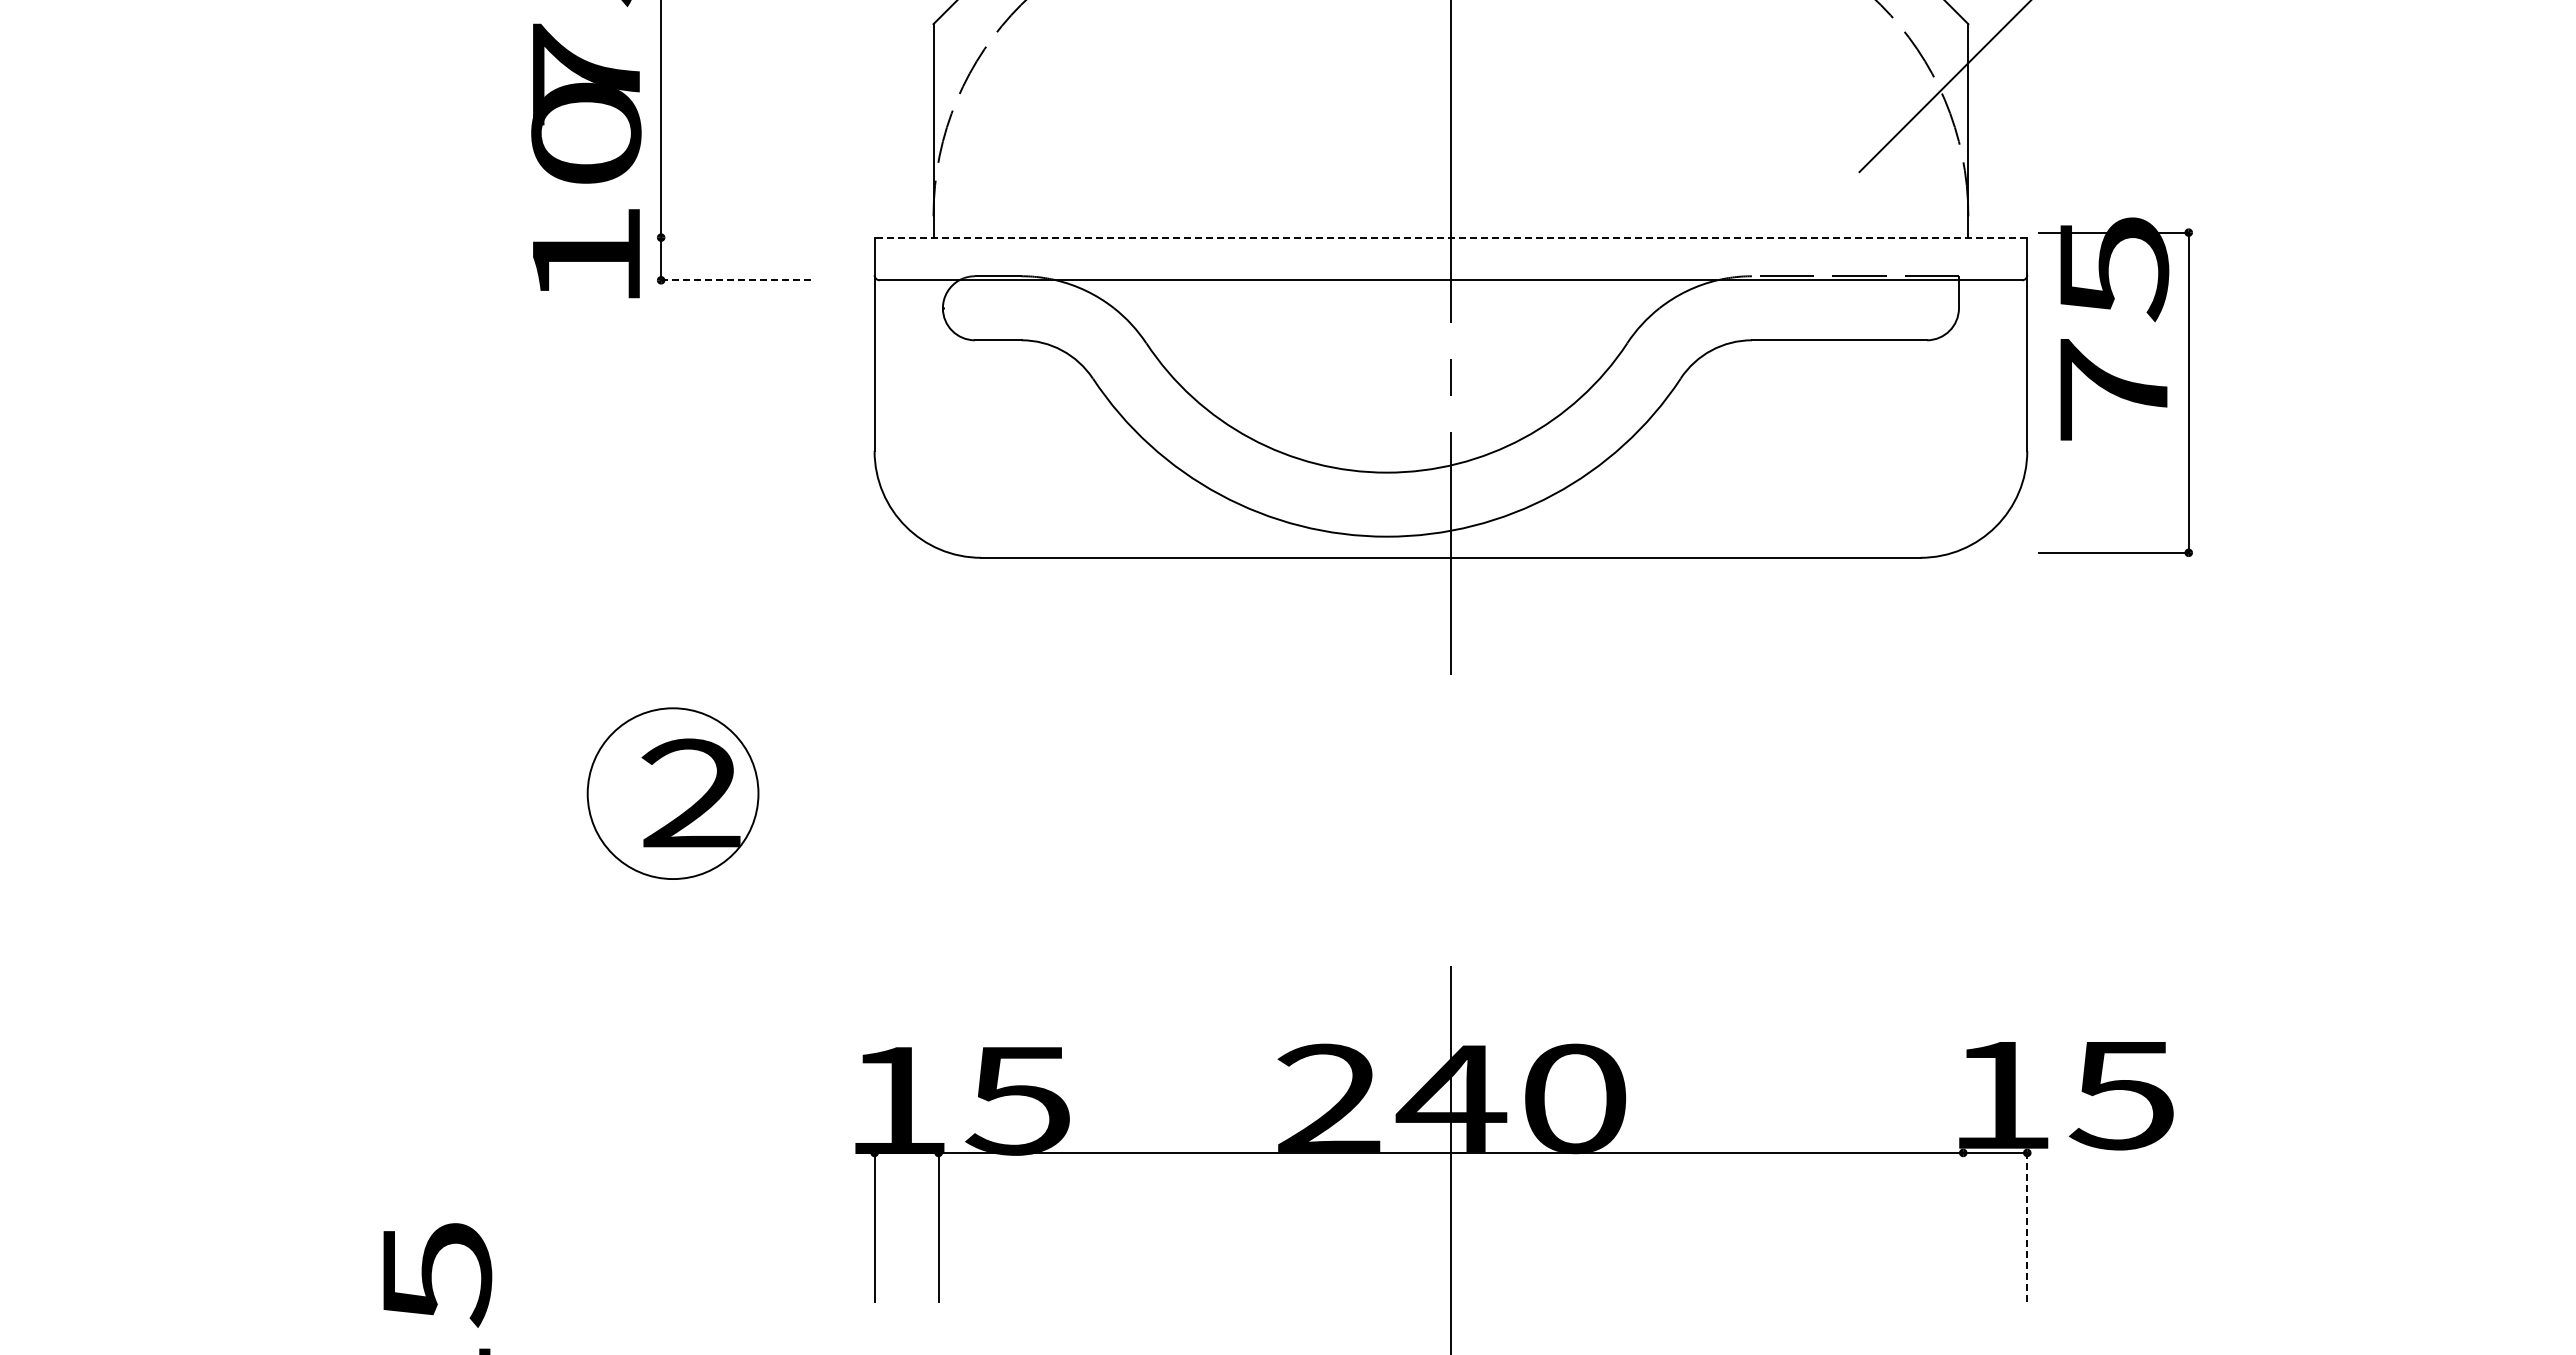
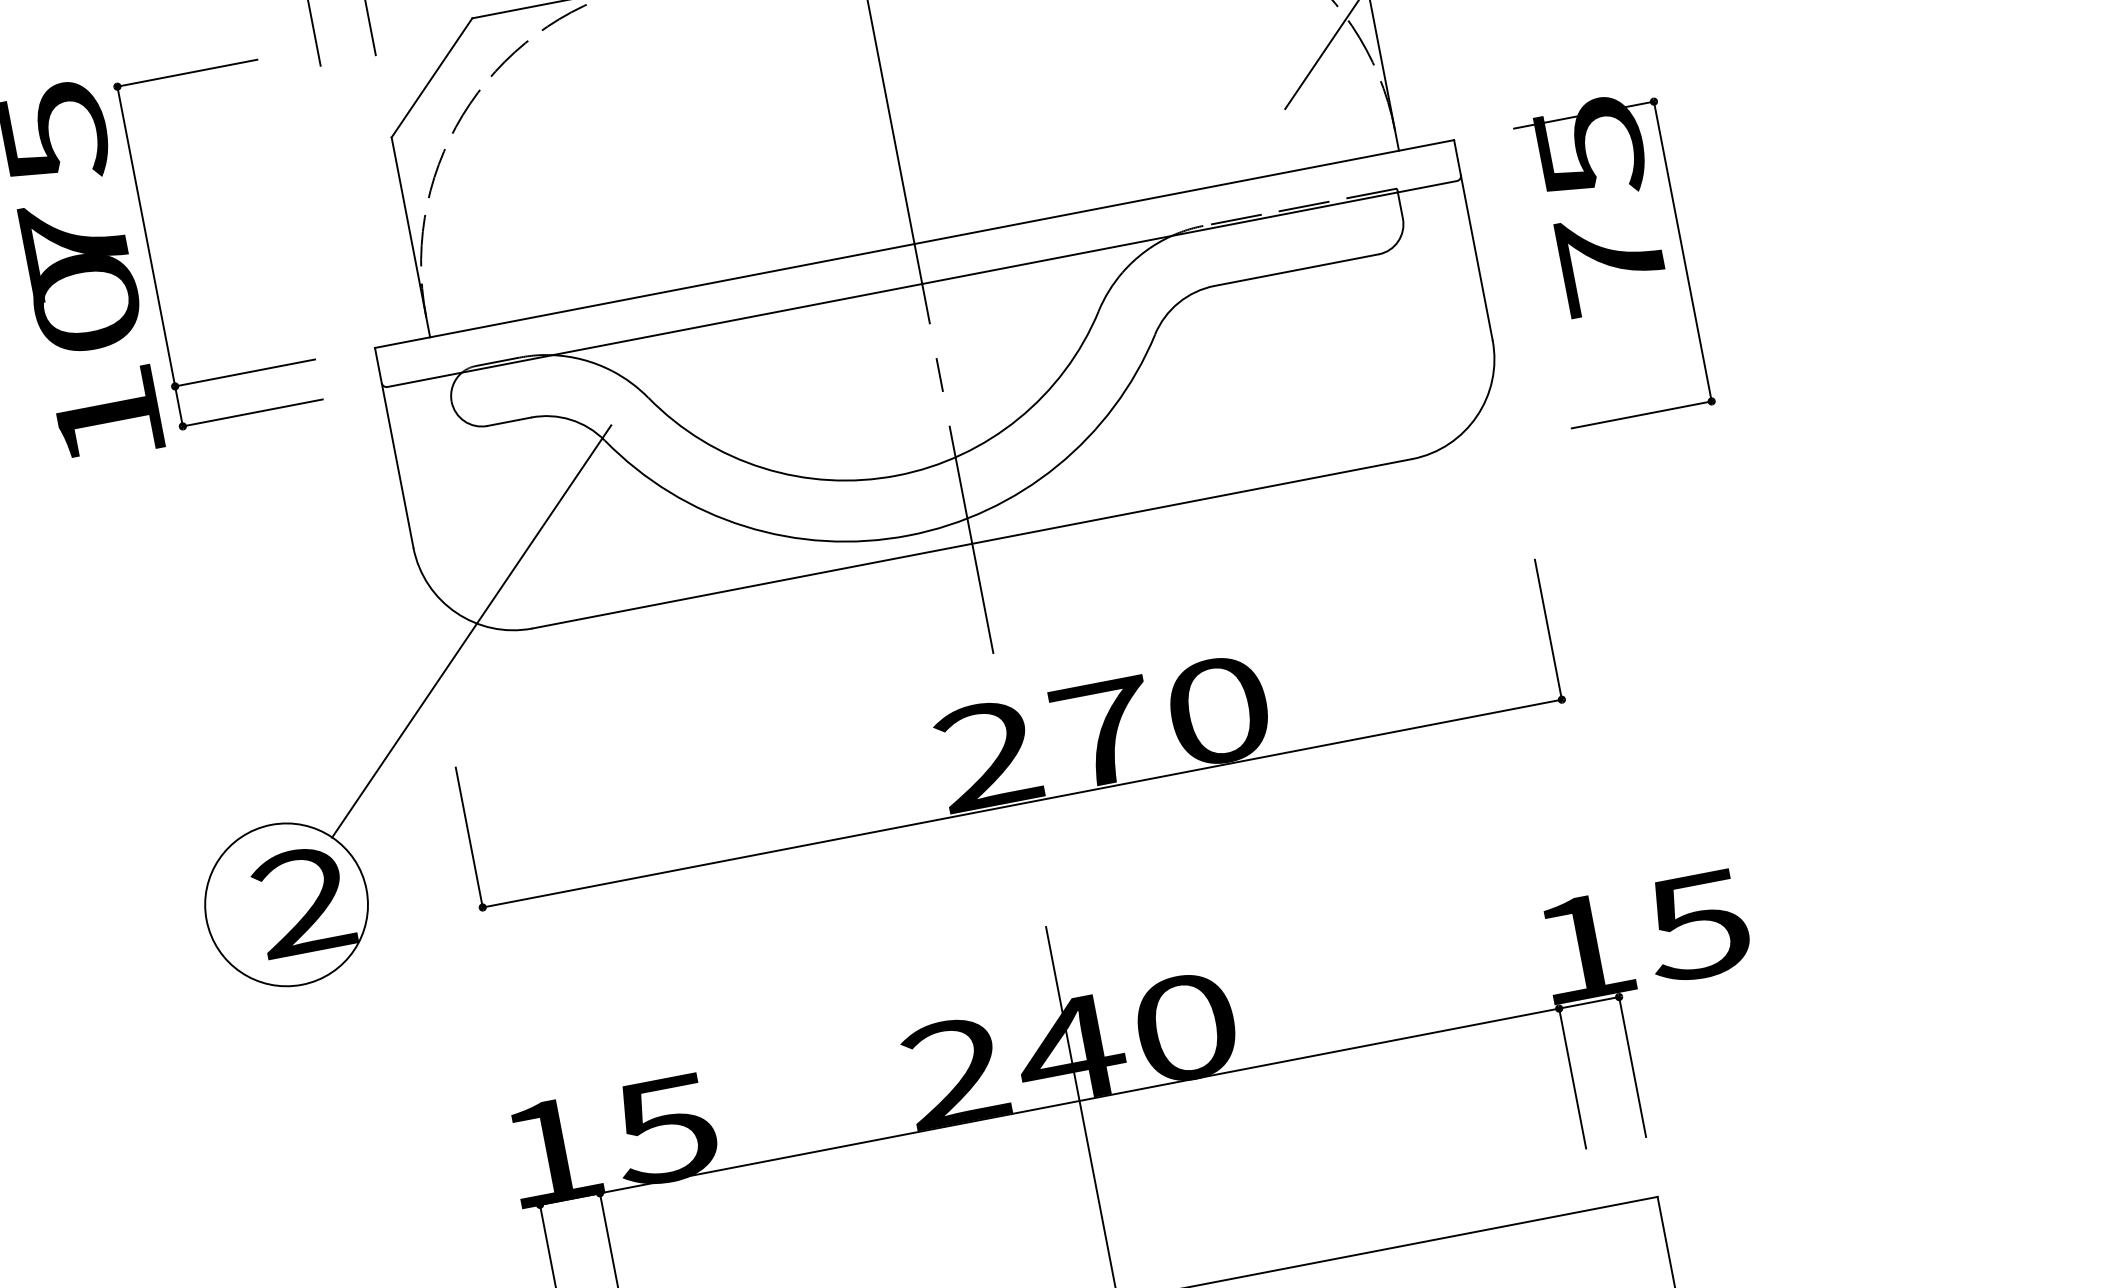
line: (735, 237) -> (244, 372), added
line: (1450, 237) -> (914, 244), dashed -> solid
line: (735, 280) -> (252, 413), dashed -> solid
part: (2115, 386) -> (1613, 258), moved
line: (917, 548) -> (471, 631), added
part: (1450, 762) -> (1008, 735), added
line: (1963, 1227) -> (1572, 1078), added
line: (2027, 1227) -> (1632, 1066), dashed -> solid

